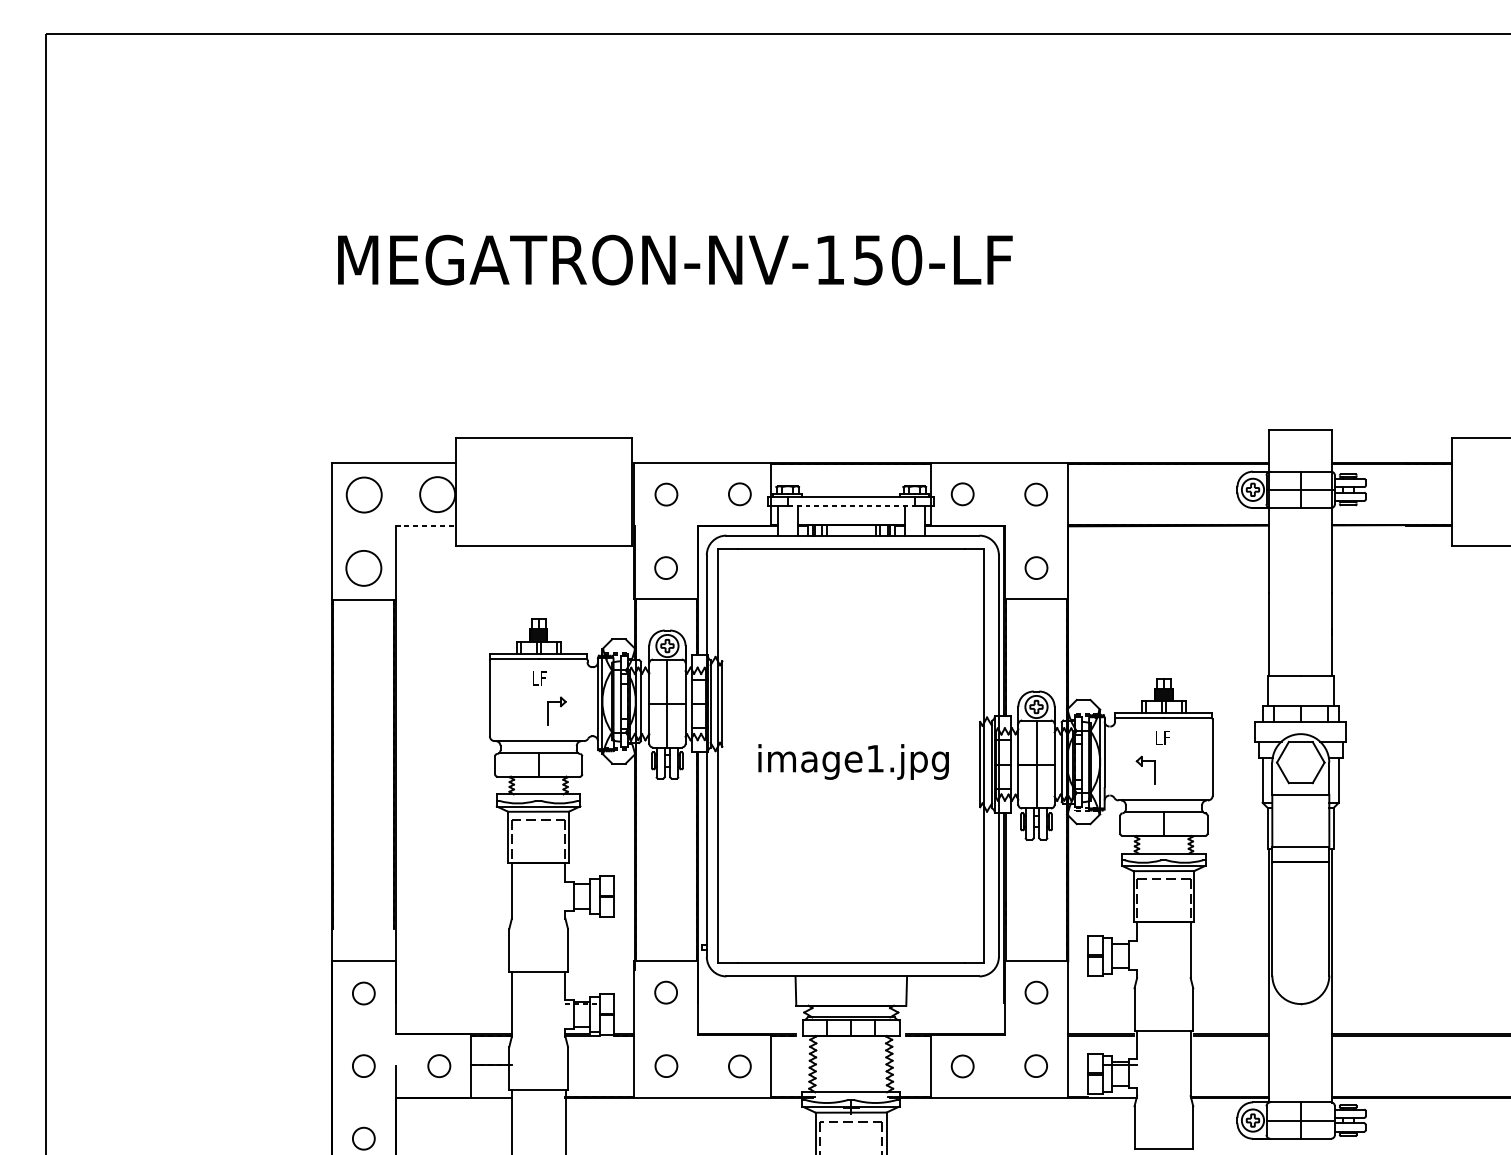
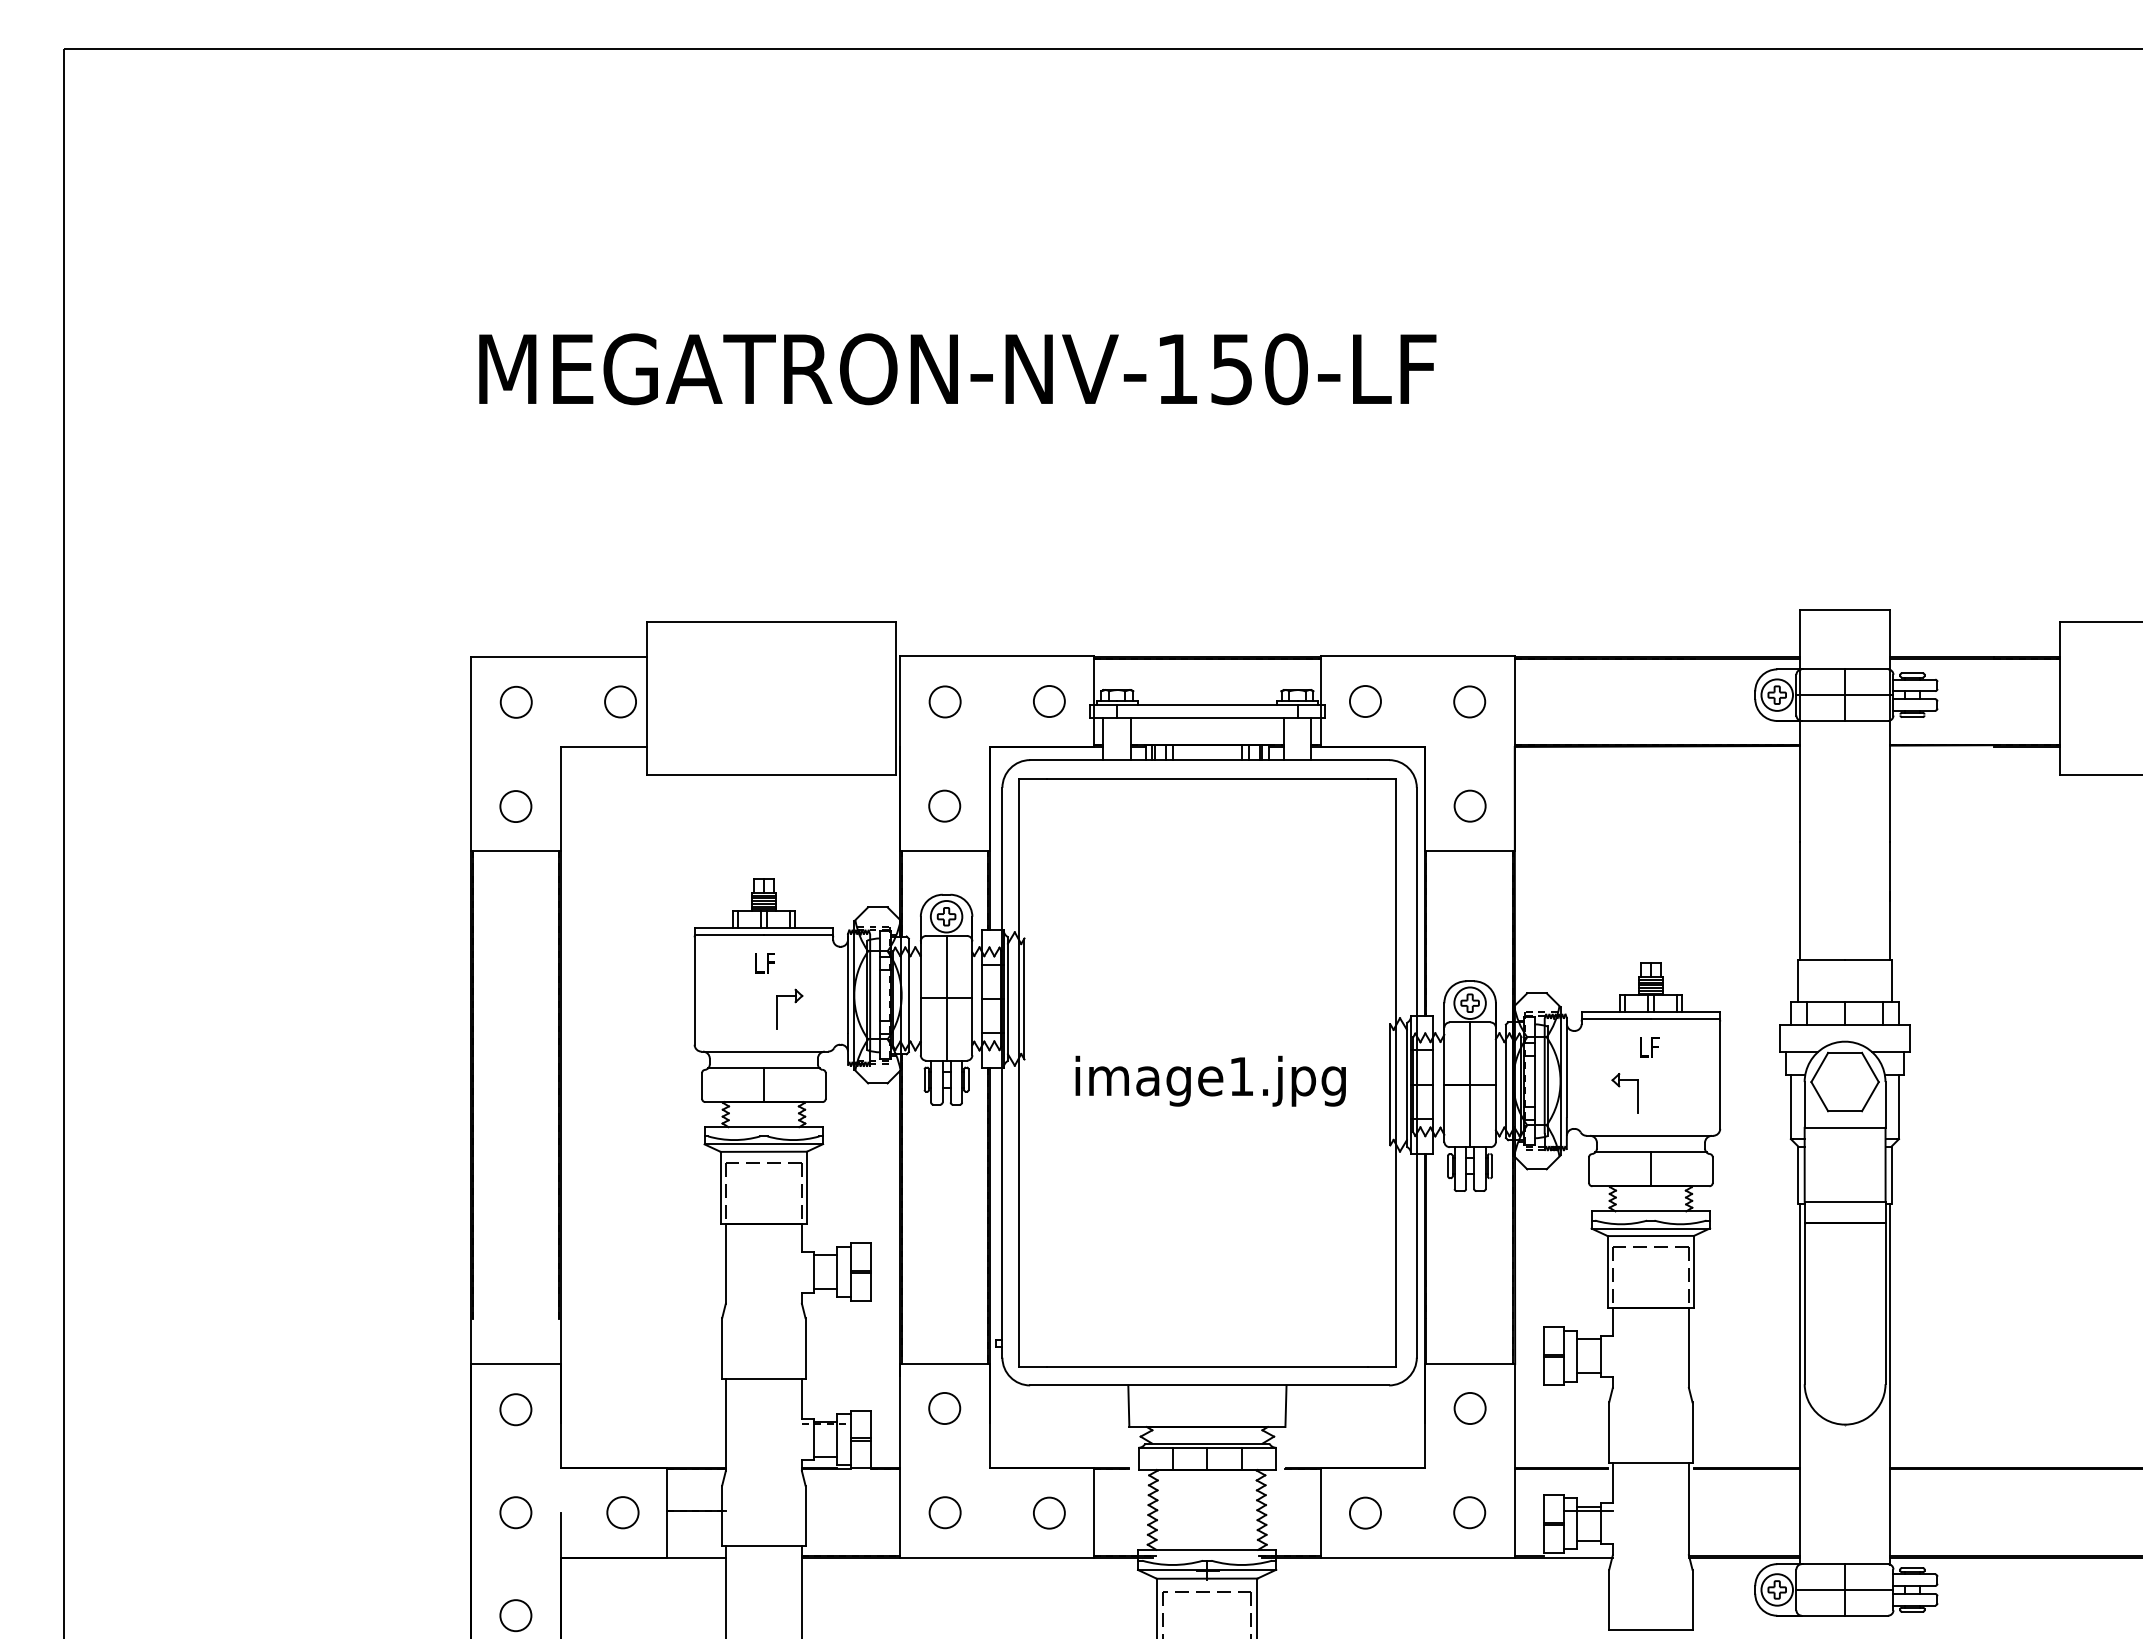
circle: (363, 494) -> (515, 701), size x0.62
circle: (437, 494) -> (620, 701), size x0.62
line: (851, 506) -> (1207, 718), dashed -> solid
line: (425, 526) -> (603, 746), dashed -> solid
circle: (363, 568) -> (515, 806), size x0.62

